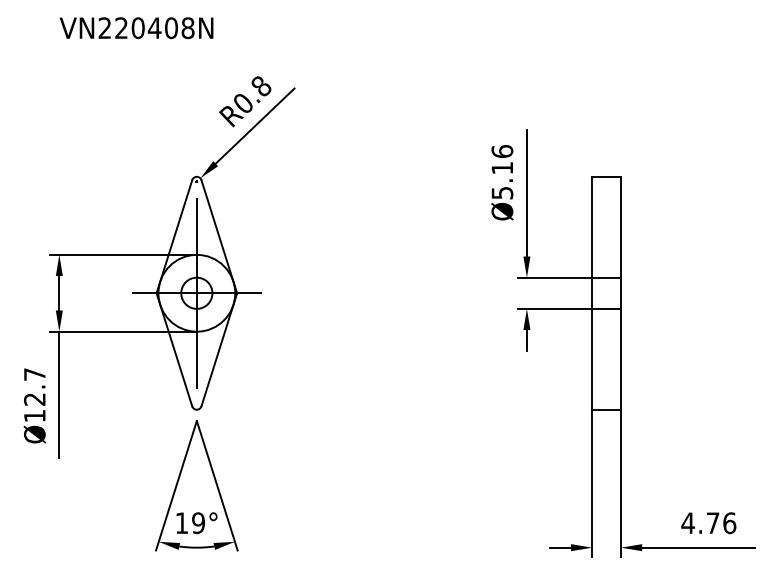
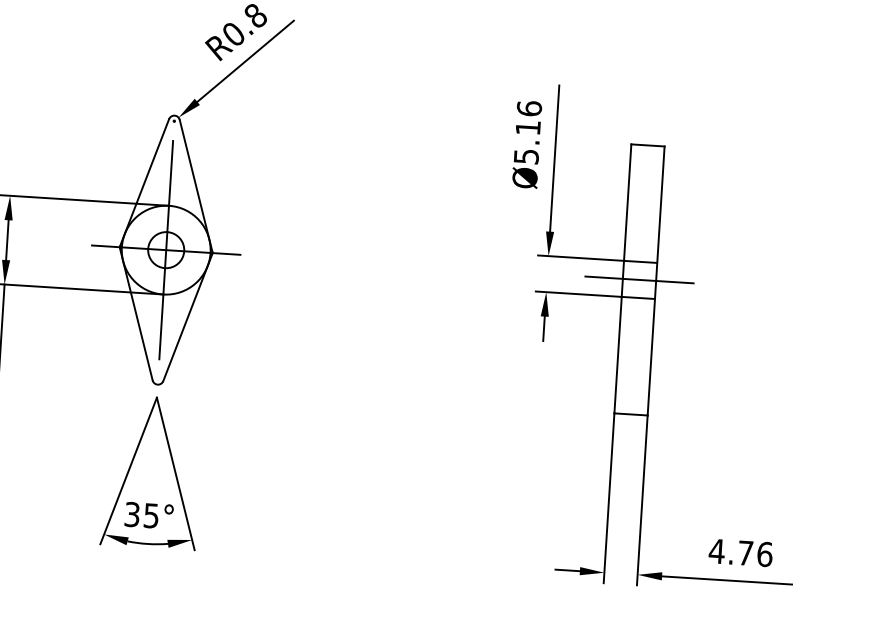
line: (606, 293) -> (639, 280), added
text: (190, 523) -> (142, 515), 19° -> 35°

